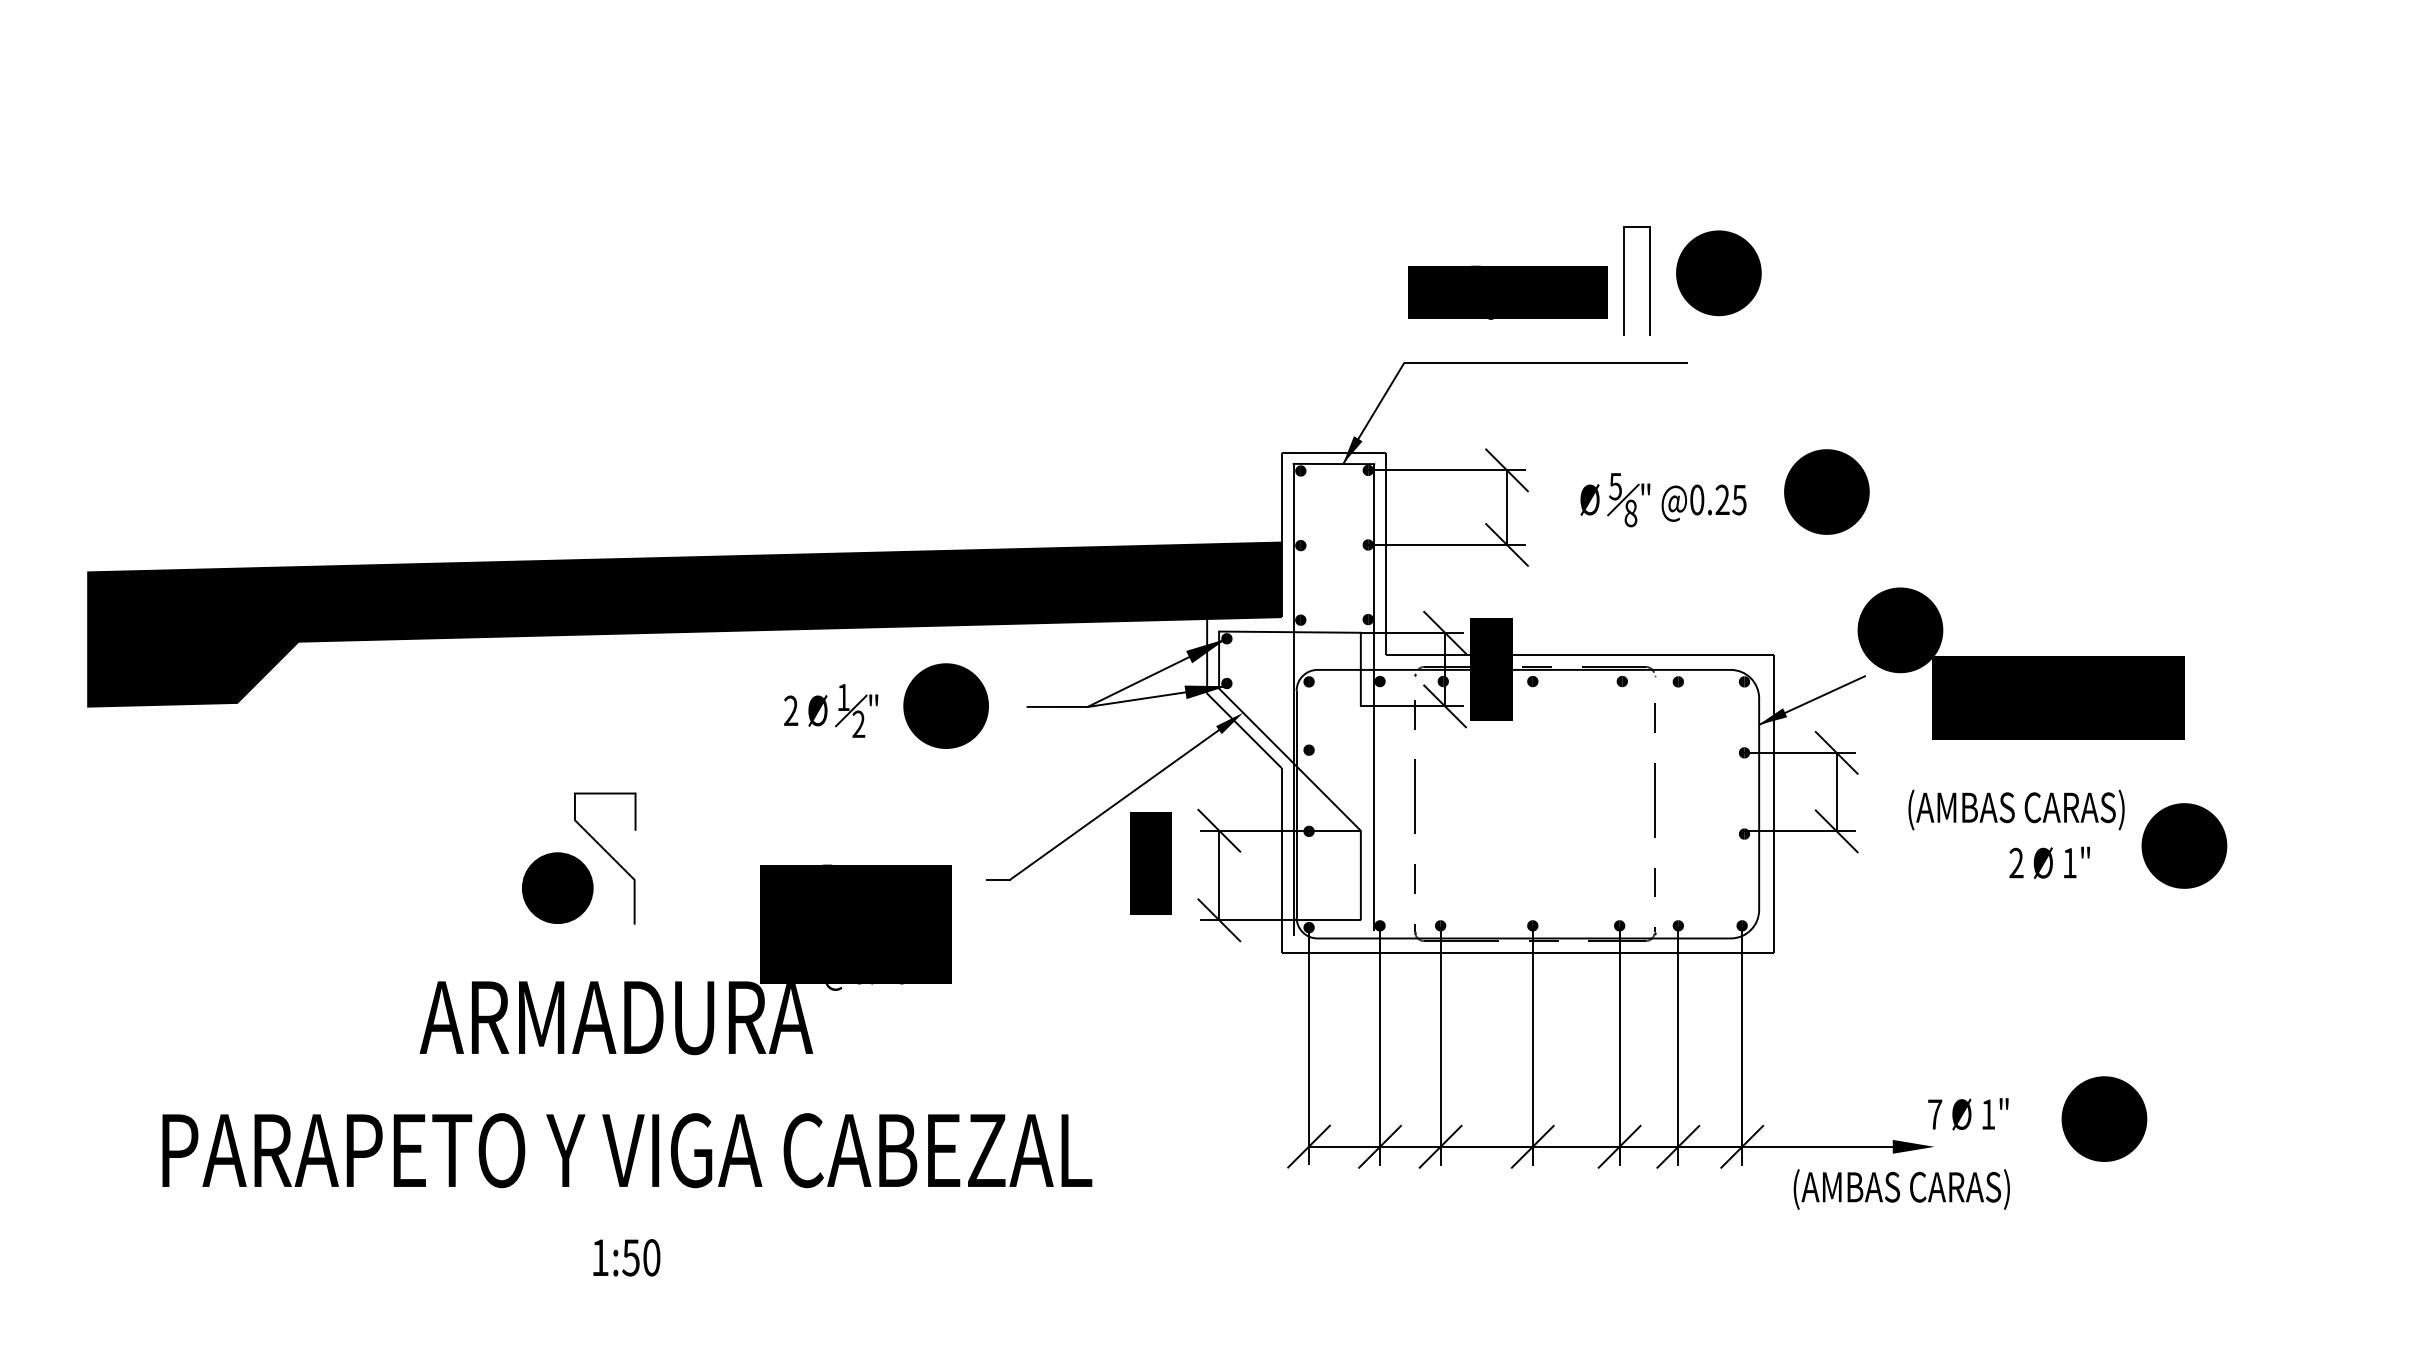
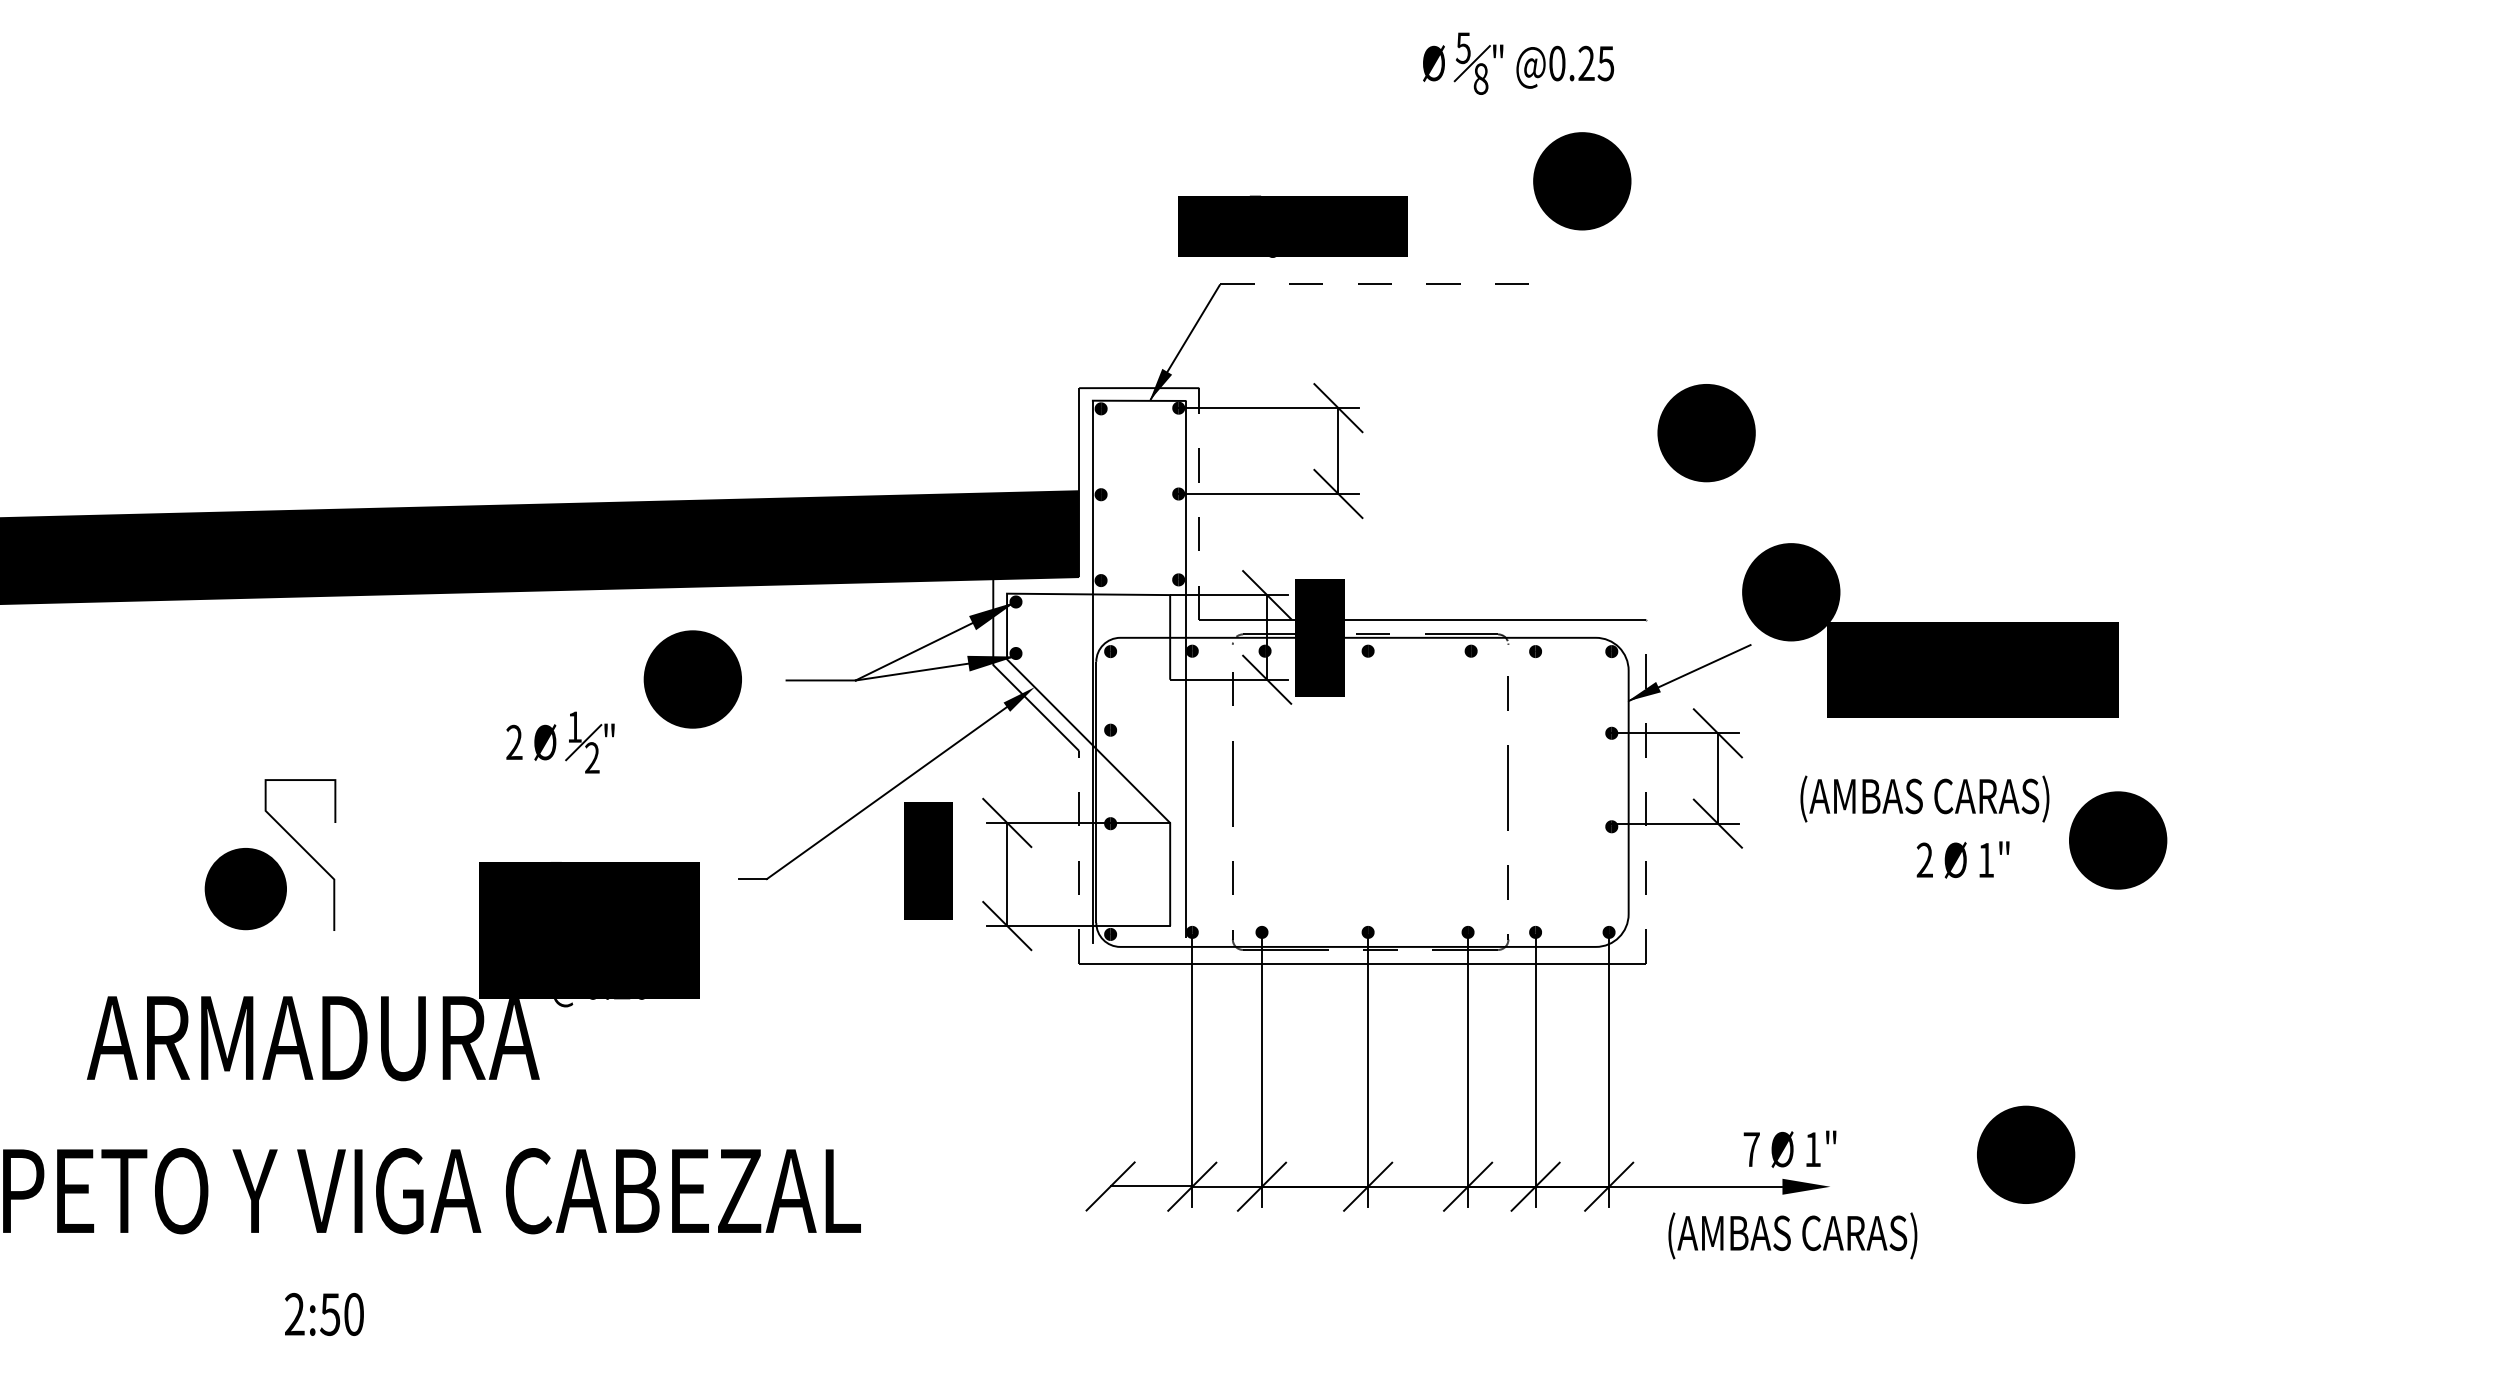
line: (1624, 280) -> (1473, 189), removed
part: (1507, 292) -> (1291, 226), moved
line: (1546, 362) -> (1383, 283), solid -> dashed
part: (1663, 500) -> (1518, 64), moved
line: (1386, 553) -> (1199, 503), solid -> dashed
part: (831, 710) -> (560, 742), moved
line: (1774, 803) -> (1646, 791), solid -> dashed
line: (1281, 860) -> (1078, 857), solid -> dashed
line: (1309, 1045) -> (1111, 1070), removed
text: (1968, 1114) -> (1790, 1149), moved
text: (599, 1257) -> (293, 1314), 1:50 -> 2:50

